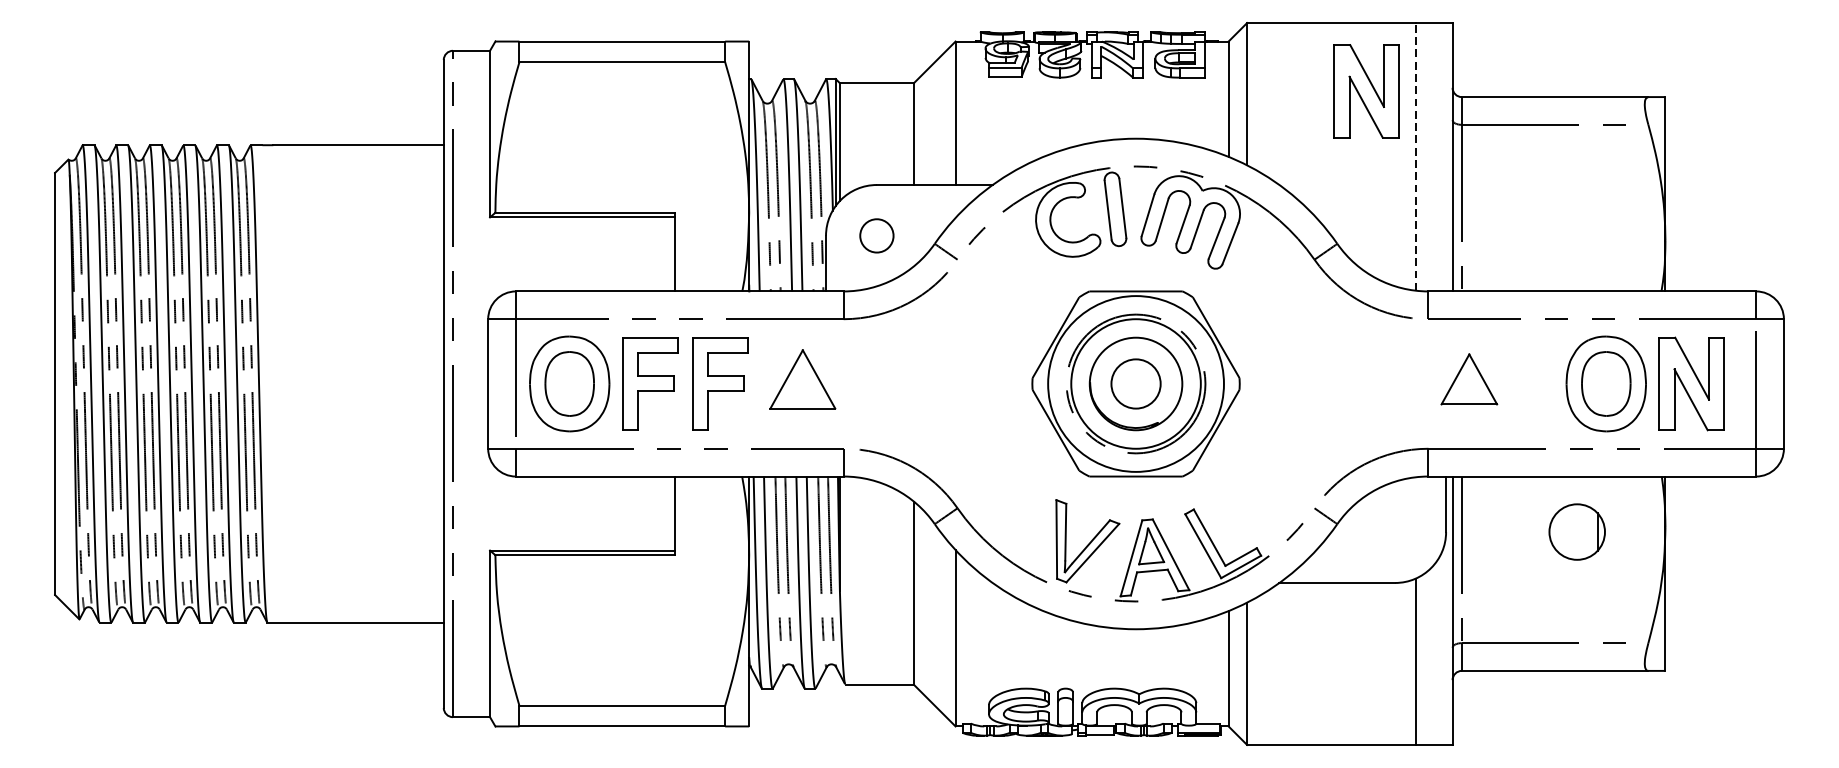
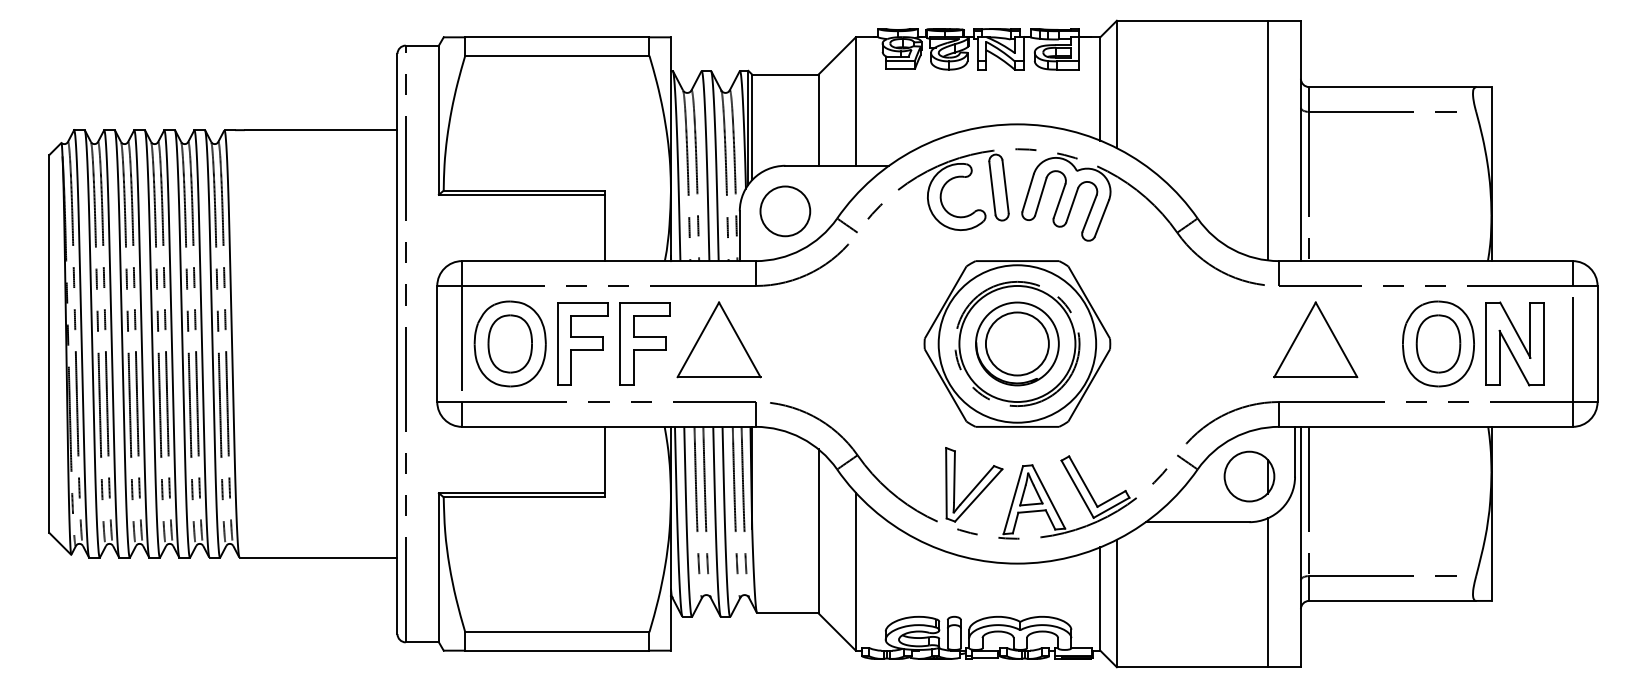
part: (1366, 90) -> (1223, 81), removed
line: (1415, 156) -> (1267, 140), dashed -> solid
circle: (877, 236) -> (785, 211), size x1.67
part: (802, 378) -> (718, 339), size x1.43
part: (1468, 378) -> (1315, 339), size x1.67
circle: (1135, 383) -> (1016, 343), size x1.43
part: (1577, 531) -> (1249, 476), moved

